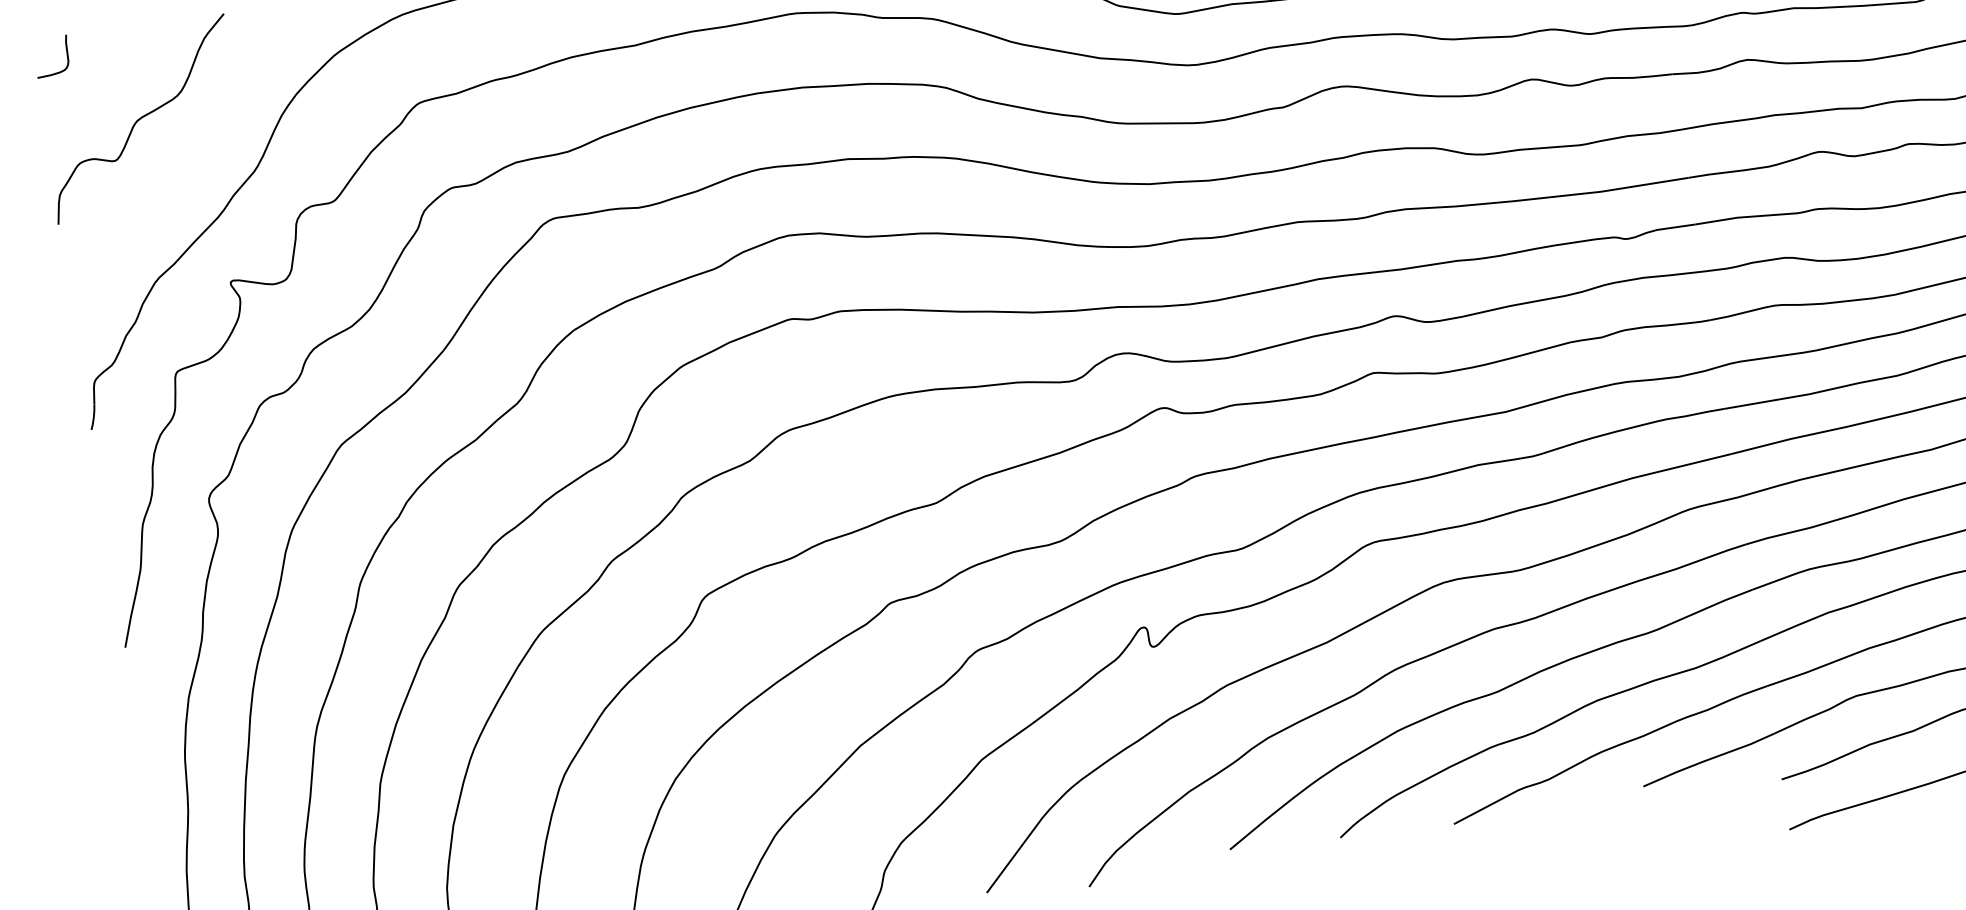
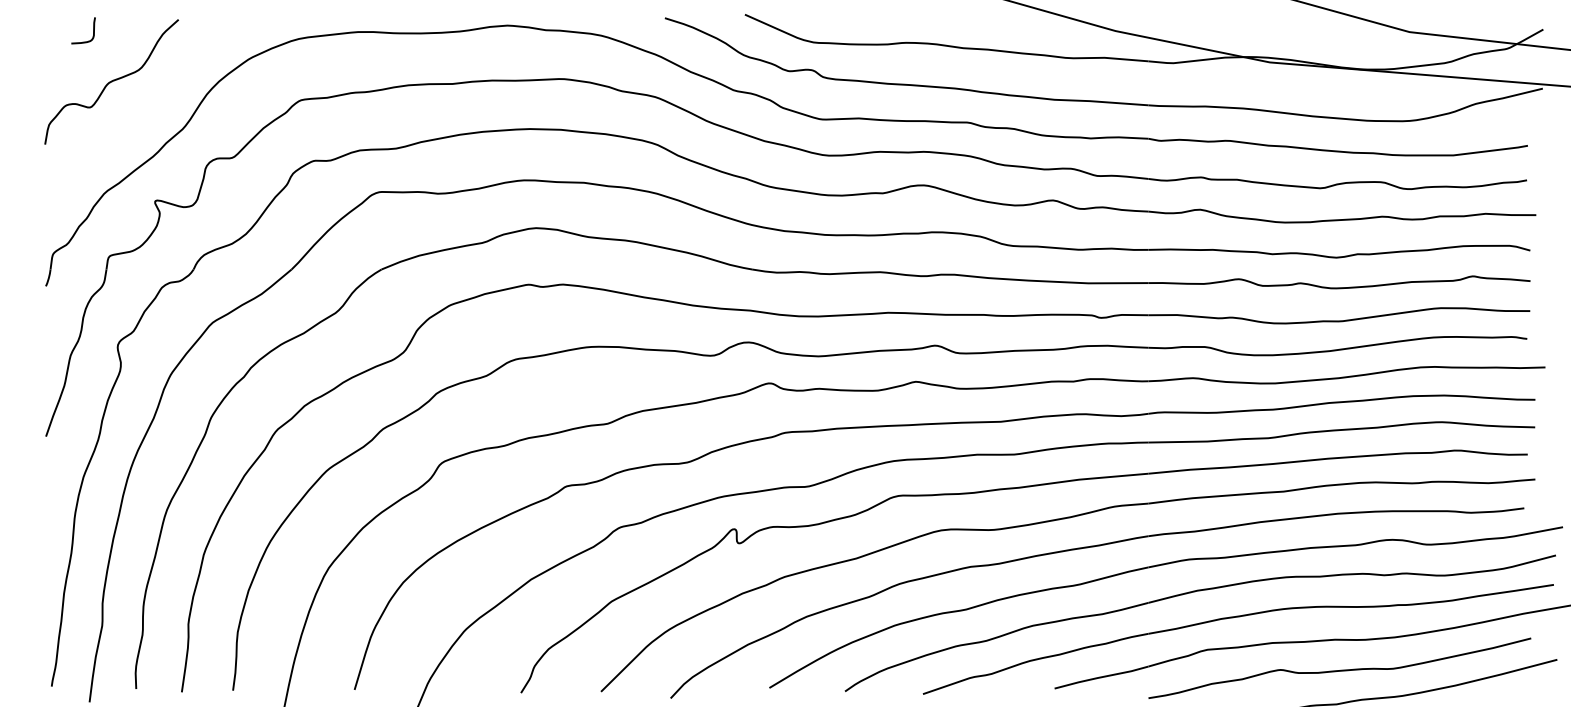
curve: (66, 54) -> (93, 30), moved

